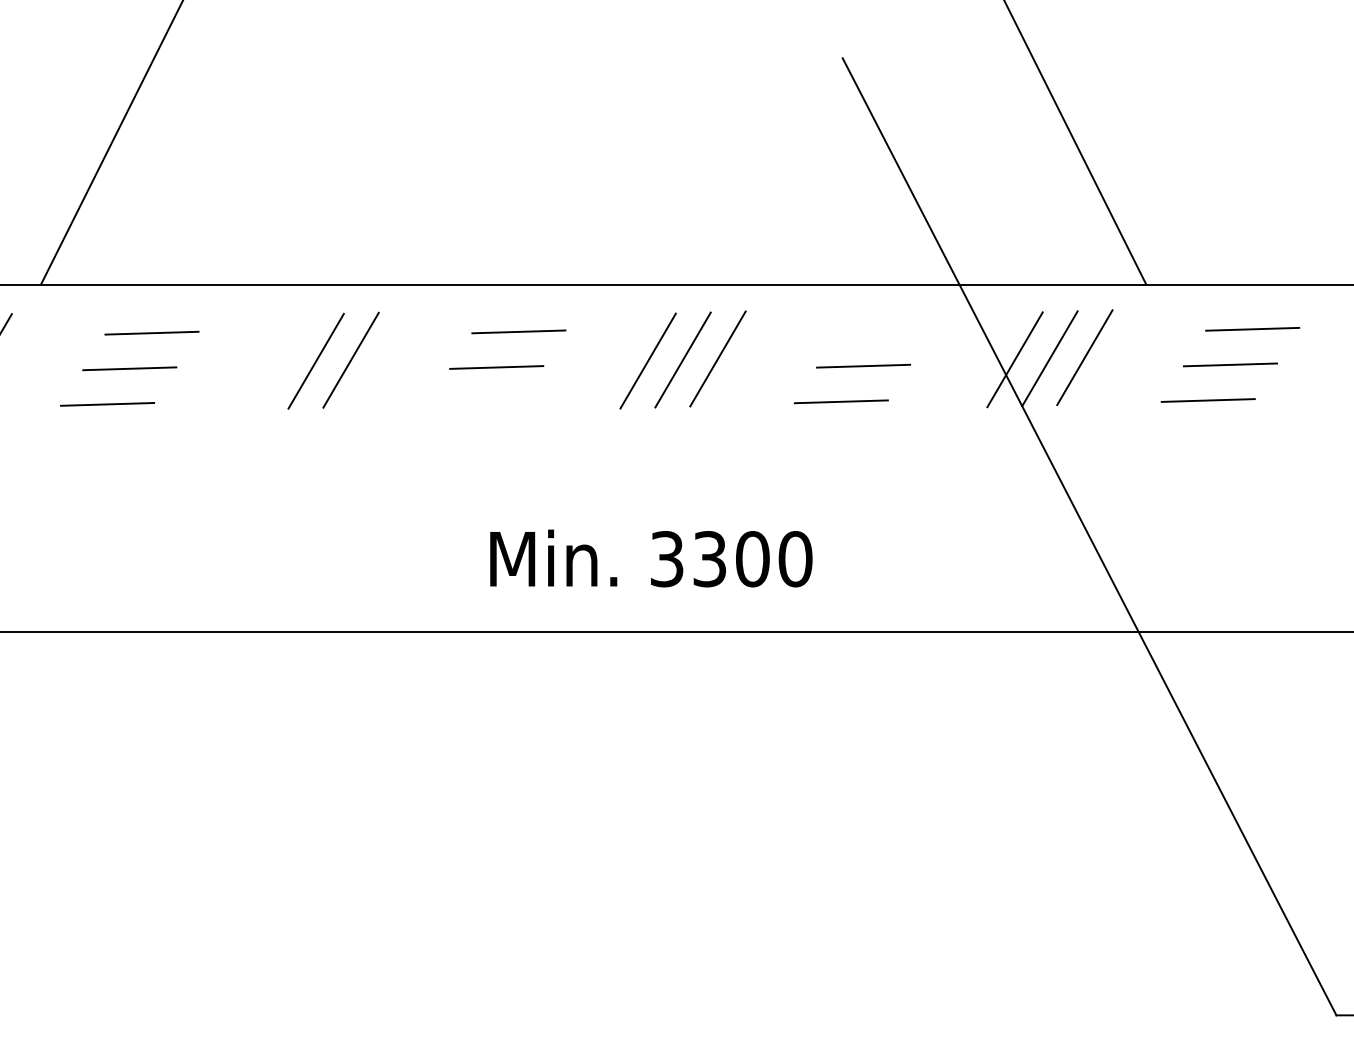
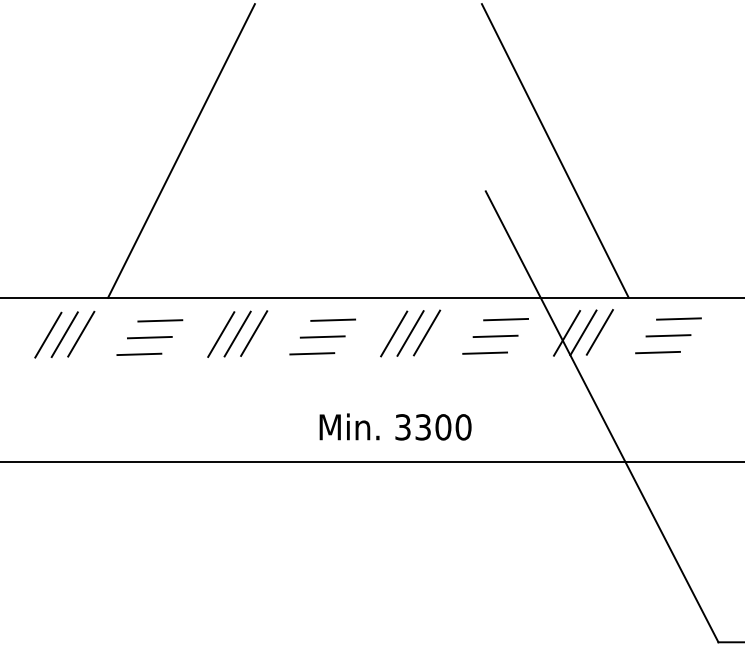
line: (886, 330) -> (506, 319), added
line: (281, 362) -> (221, 334), added
line: (474, 402) -> (312, 353), added

